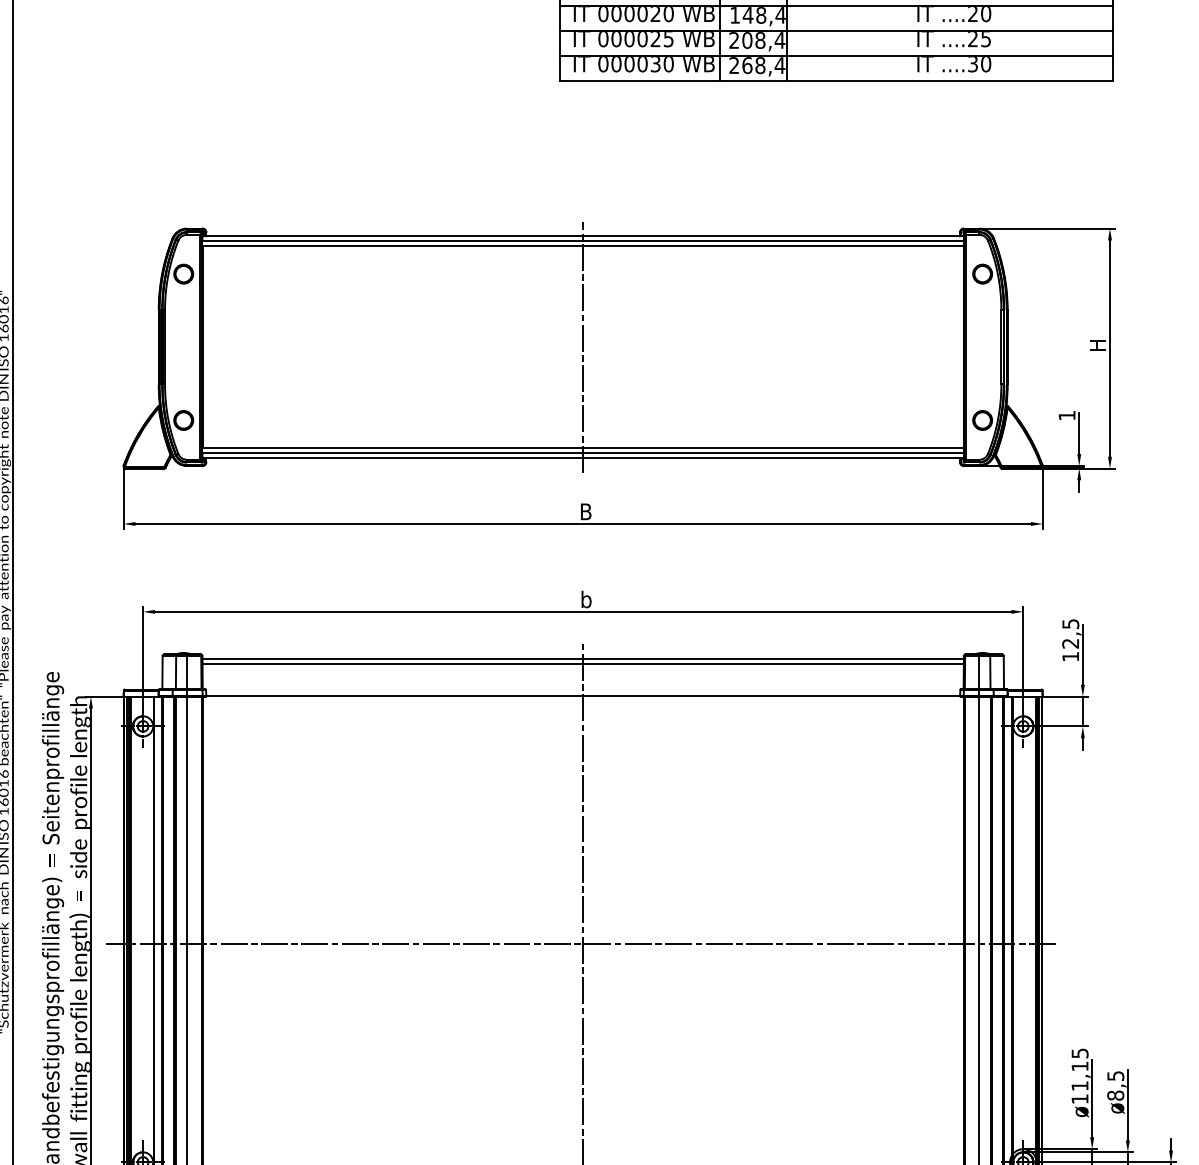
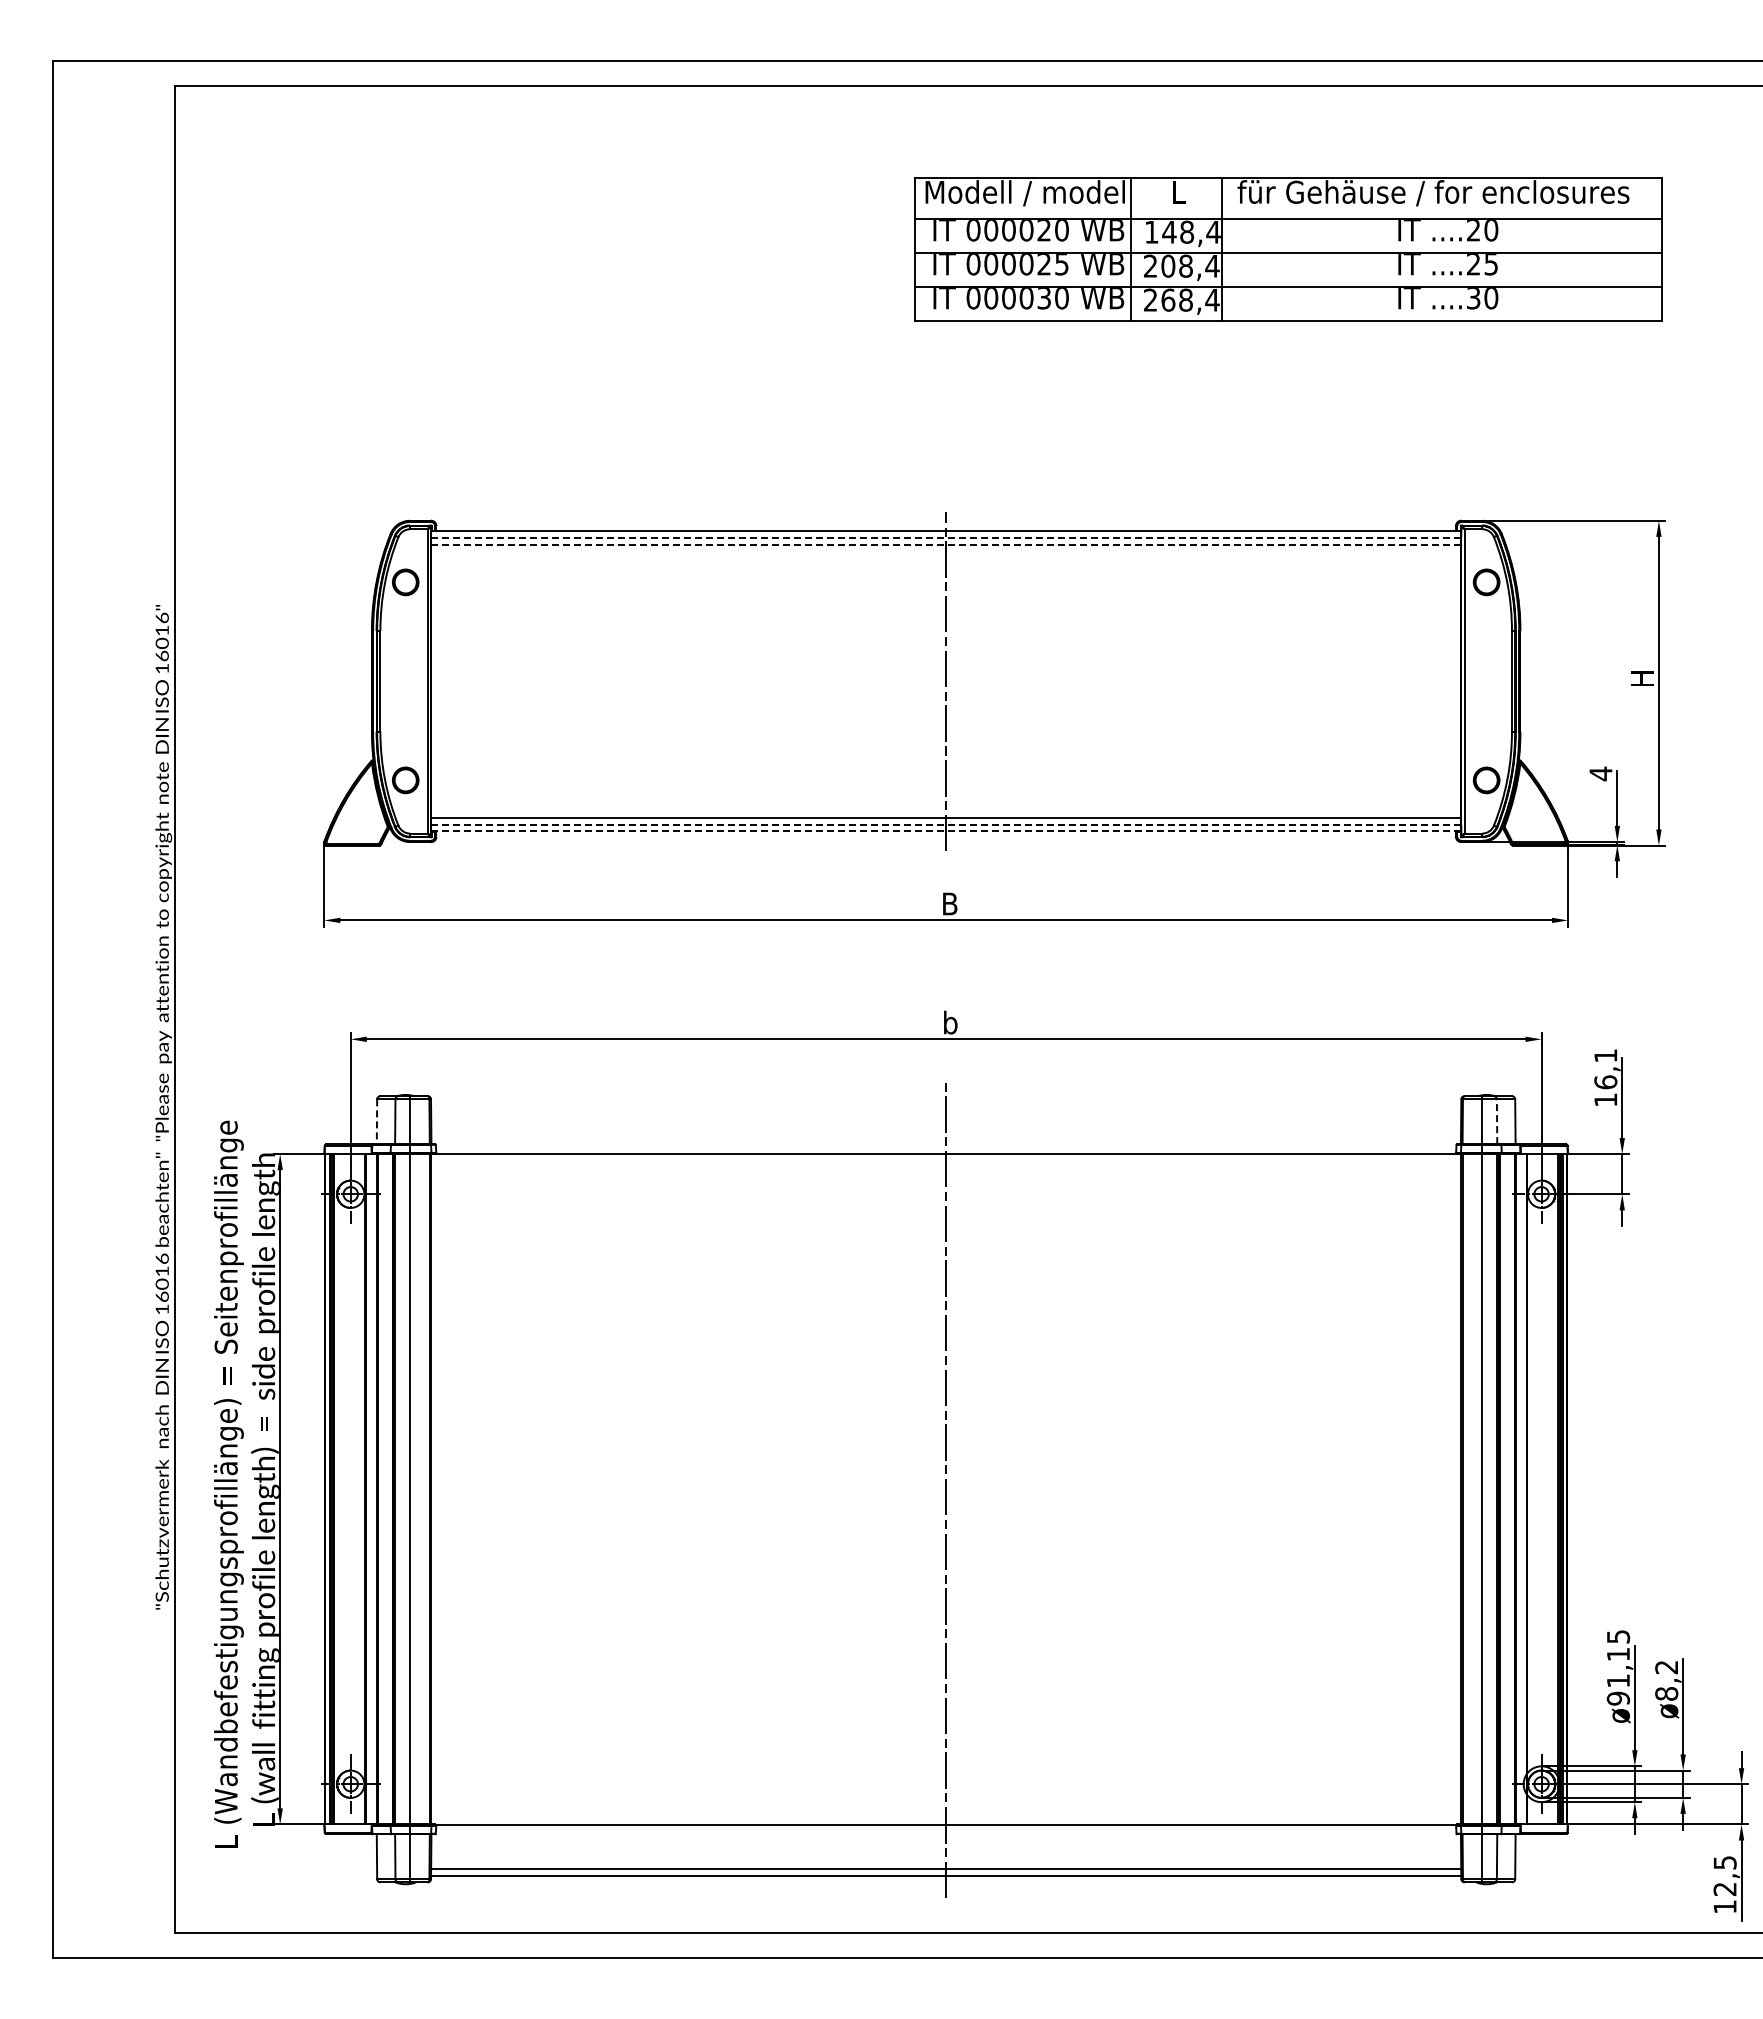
line: (583, 240) -> (946, 537), solid -> dashed
line: (582, 246) -> (945, 544), solid -> dashed
text: (1066, 415) -> (1600, 773), 1 -> 4
line: (582, 453) -> (945, 824), solid -> dashed
line: (583, 458) -> (946, 831), solid -> dashed
text: (1070, 634) -> (1605, 1069), 12,5 -> 16,1
line: (583, 658) -> (946, 1102), removed
line: (583, 663) -> (946, 1109), removed
line: (990, 672) -> (1497, 1121), solid -> dashed
line: (162, 673) -> (376, 1122), solid -> dashed
line: (580, 944) -> (942, 1489), removed
text: (1115, 1076) -> (1666, 1667), ø8,5 -> ø8,2
text: (1080, 1099) -> (1618, 1698), ø11,15 -> ø91,15

